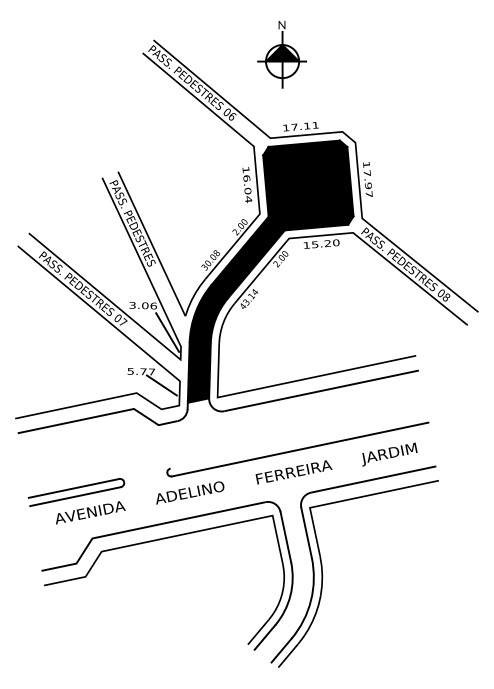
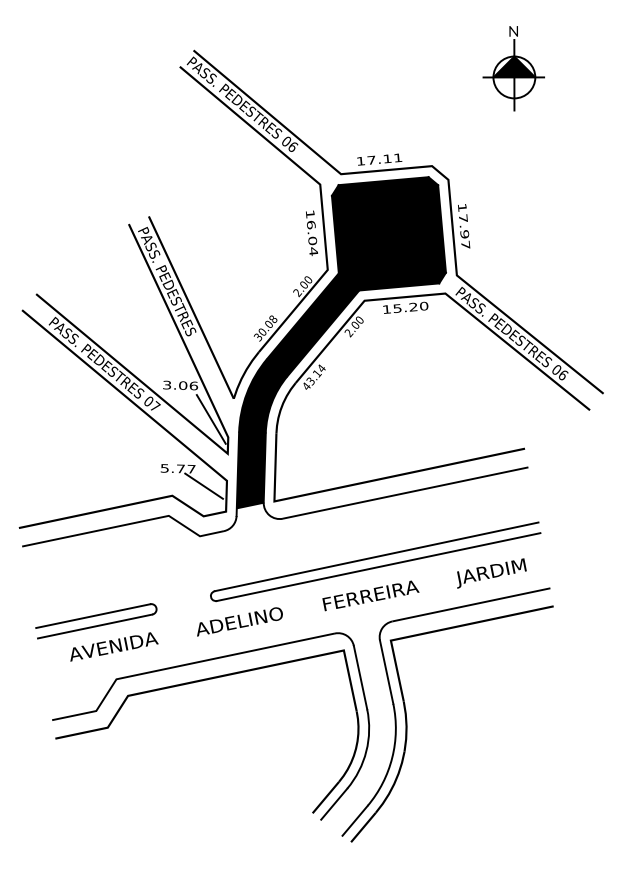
part: (281, 54) -> (513, 68), moved
text: (446, 296) -> (563, 374), 08 -> 06
line: (298, 441) -> (376, 556), added

